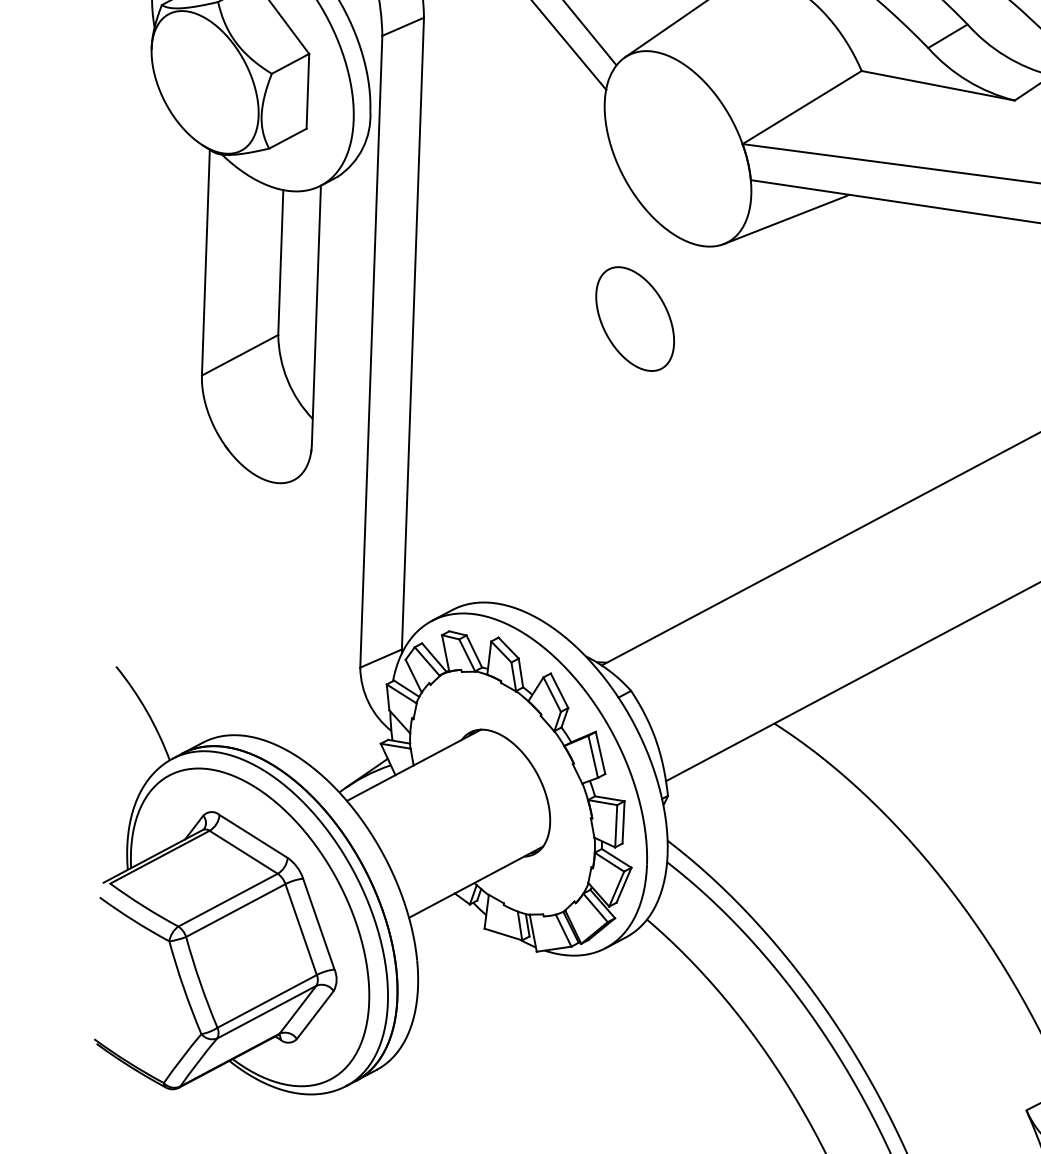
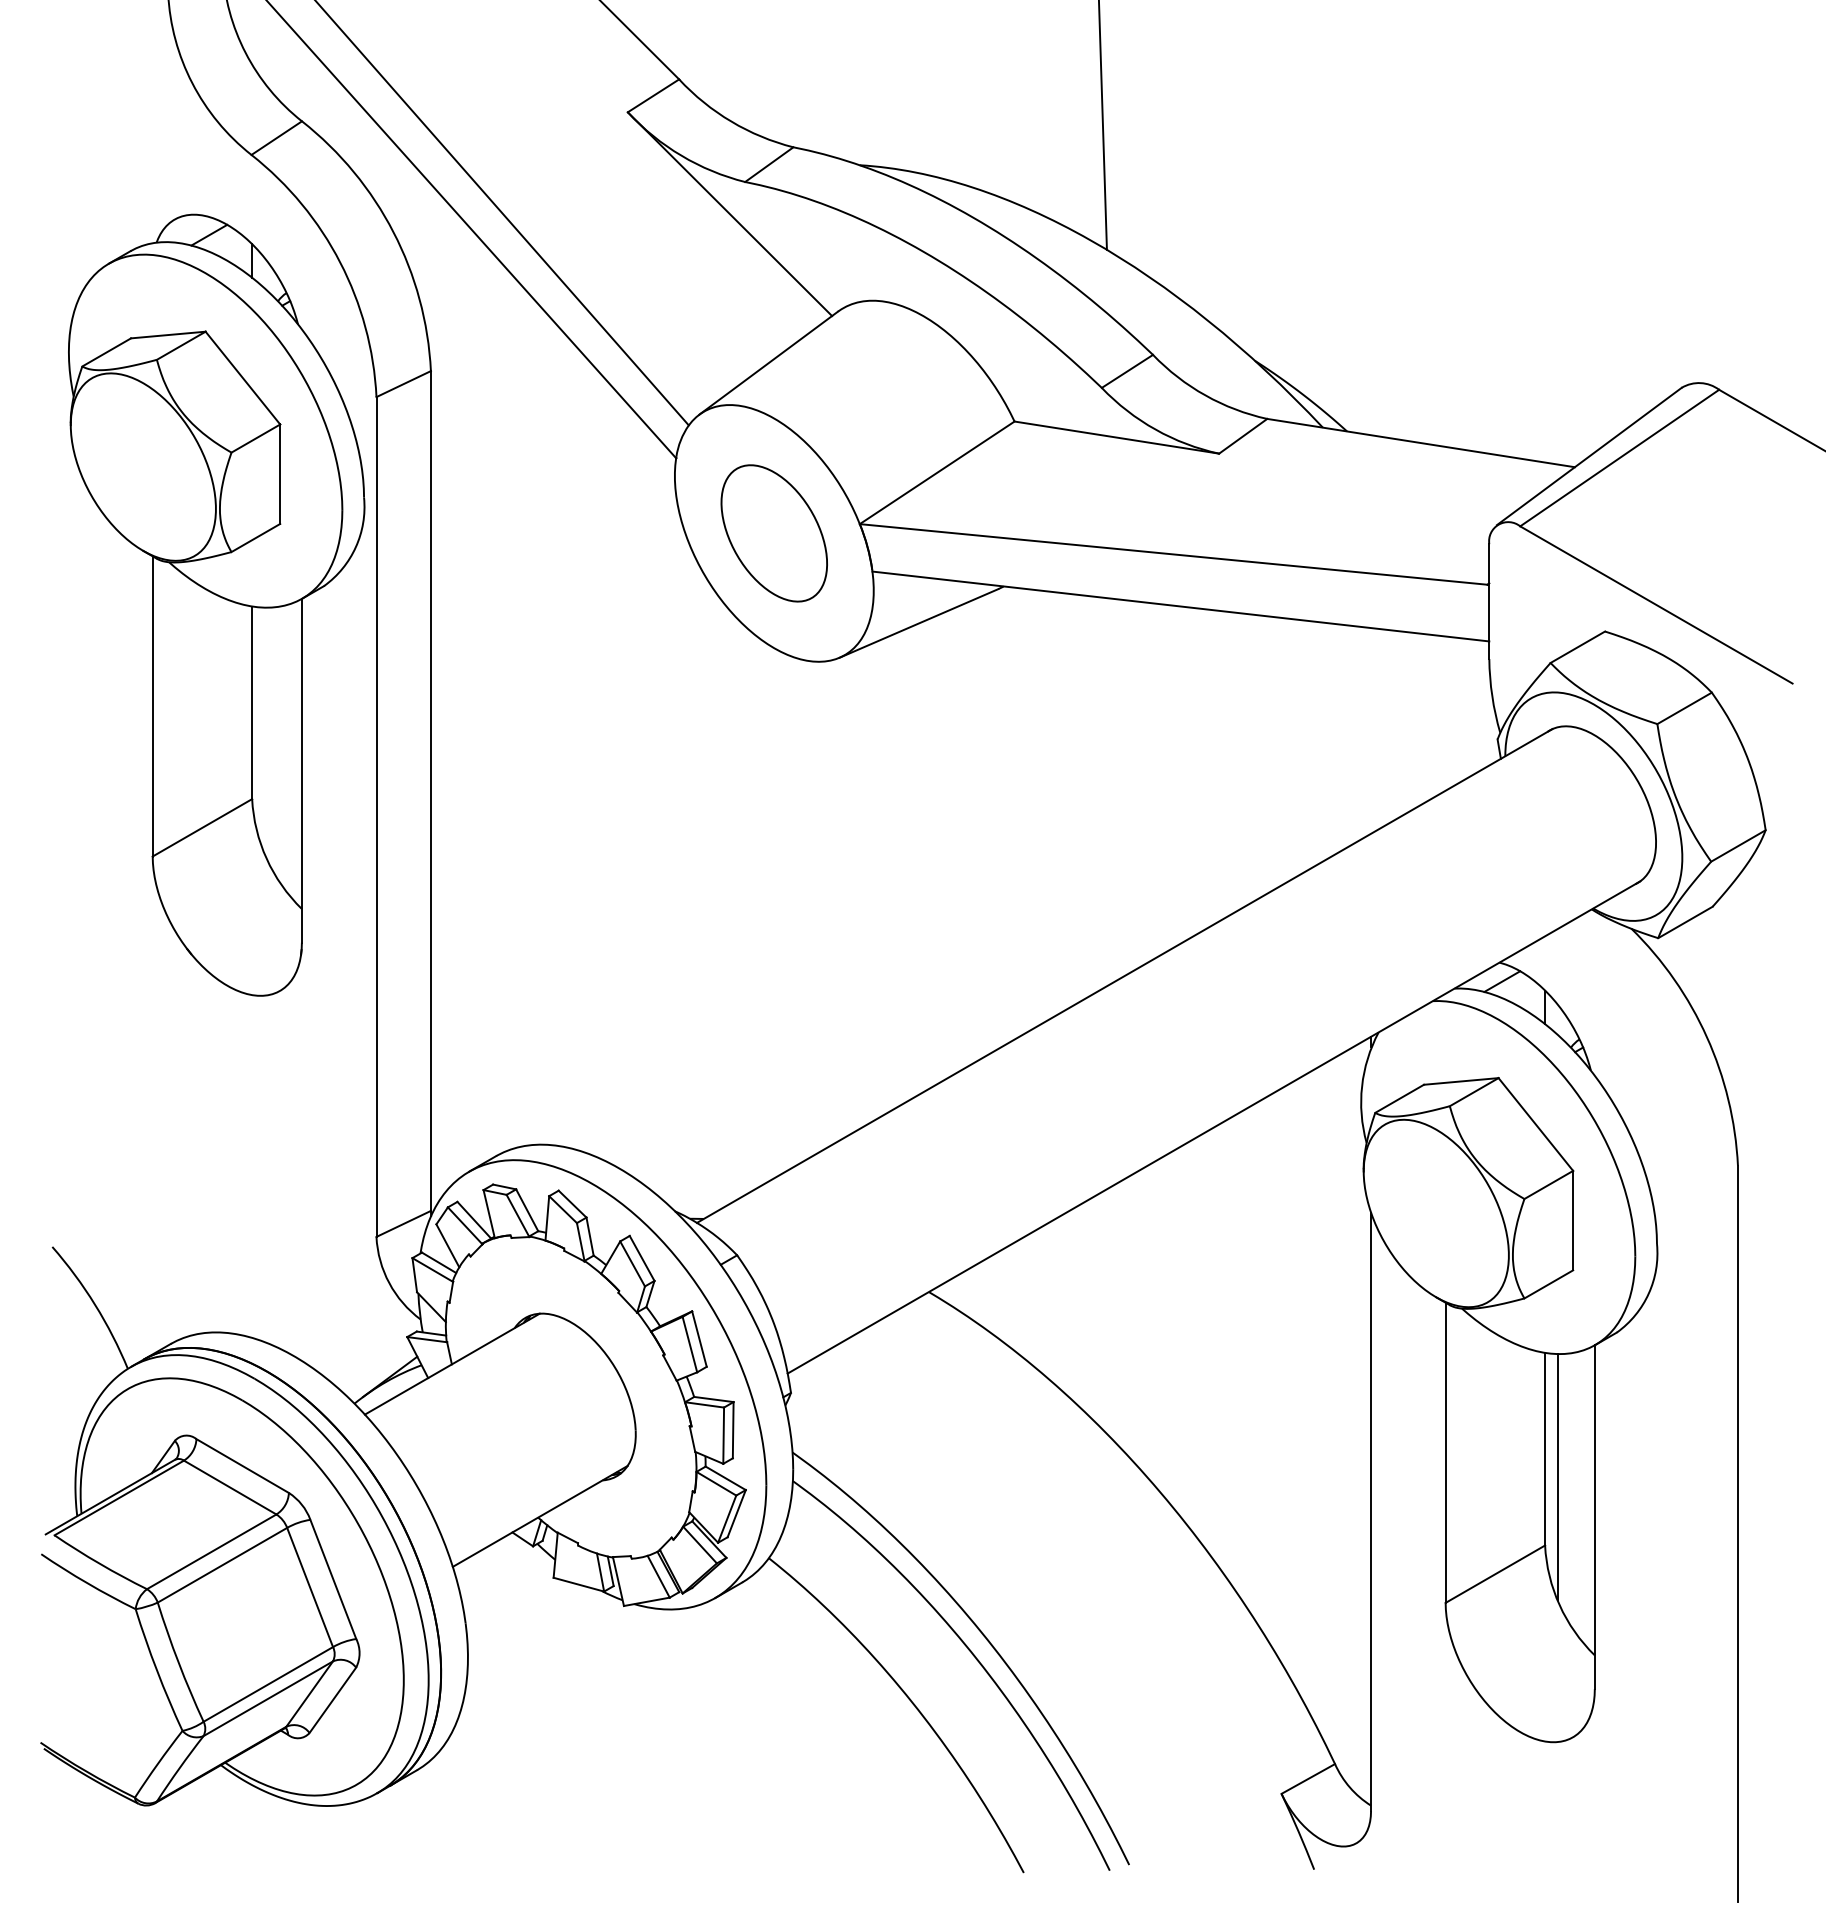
part: (634, 319) -> (773, 533), moved

